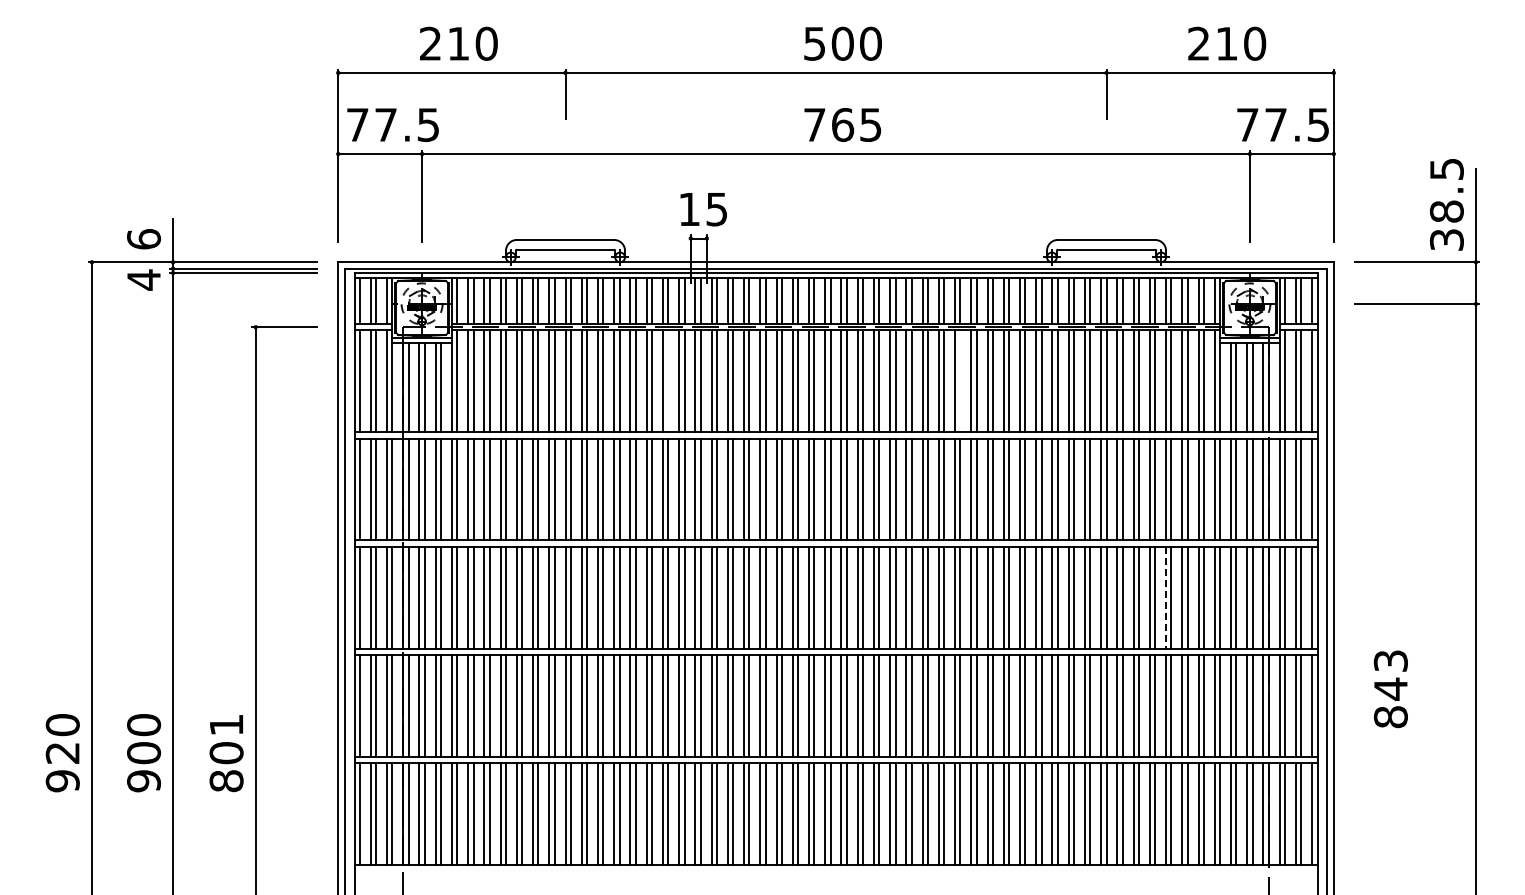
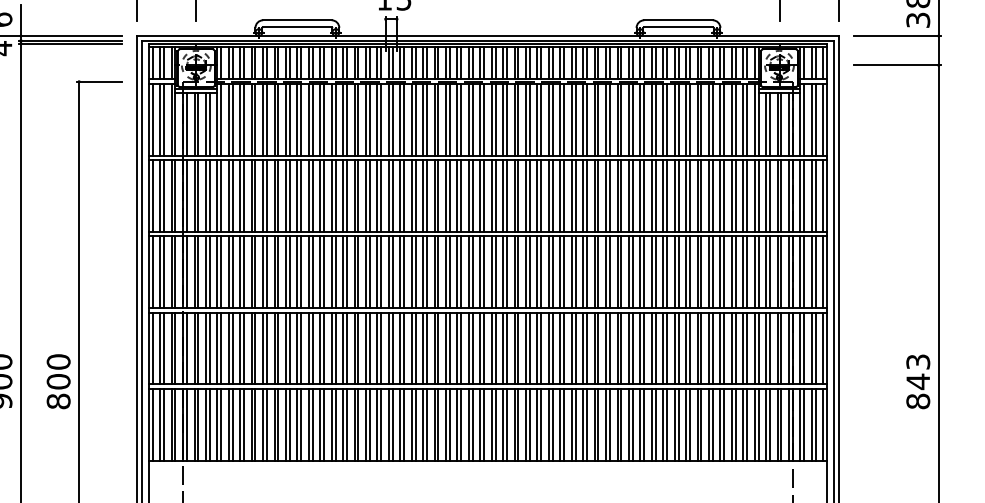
line: (668, 381) -> (369, 119), added
line: (960, 381) -> (575, 119), added
line: (1166, 597) -> (720, 272), dashed -> solid
text: (1390, 689) -> (917, 382), moved
text: (226, 725) -> (58, 362), 801 -> 800

